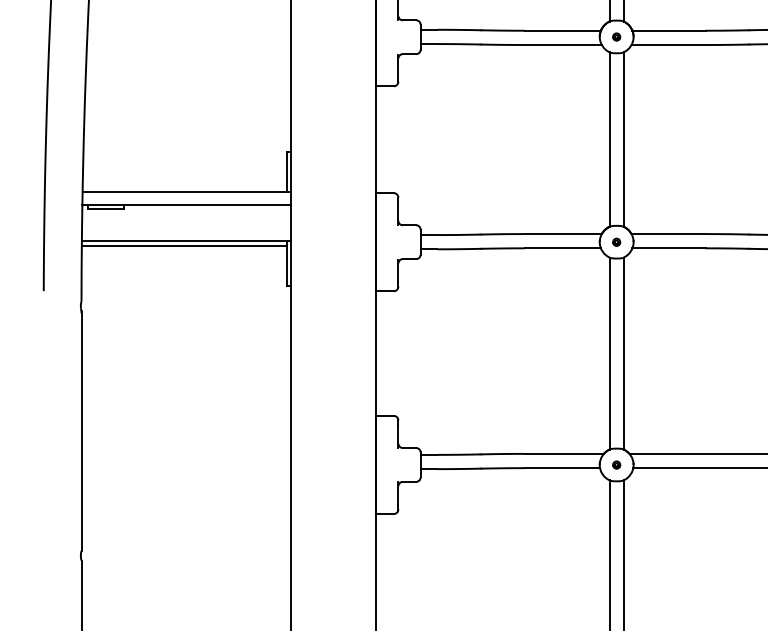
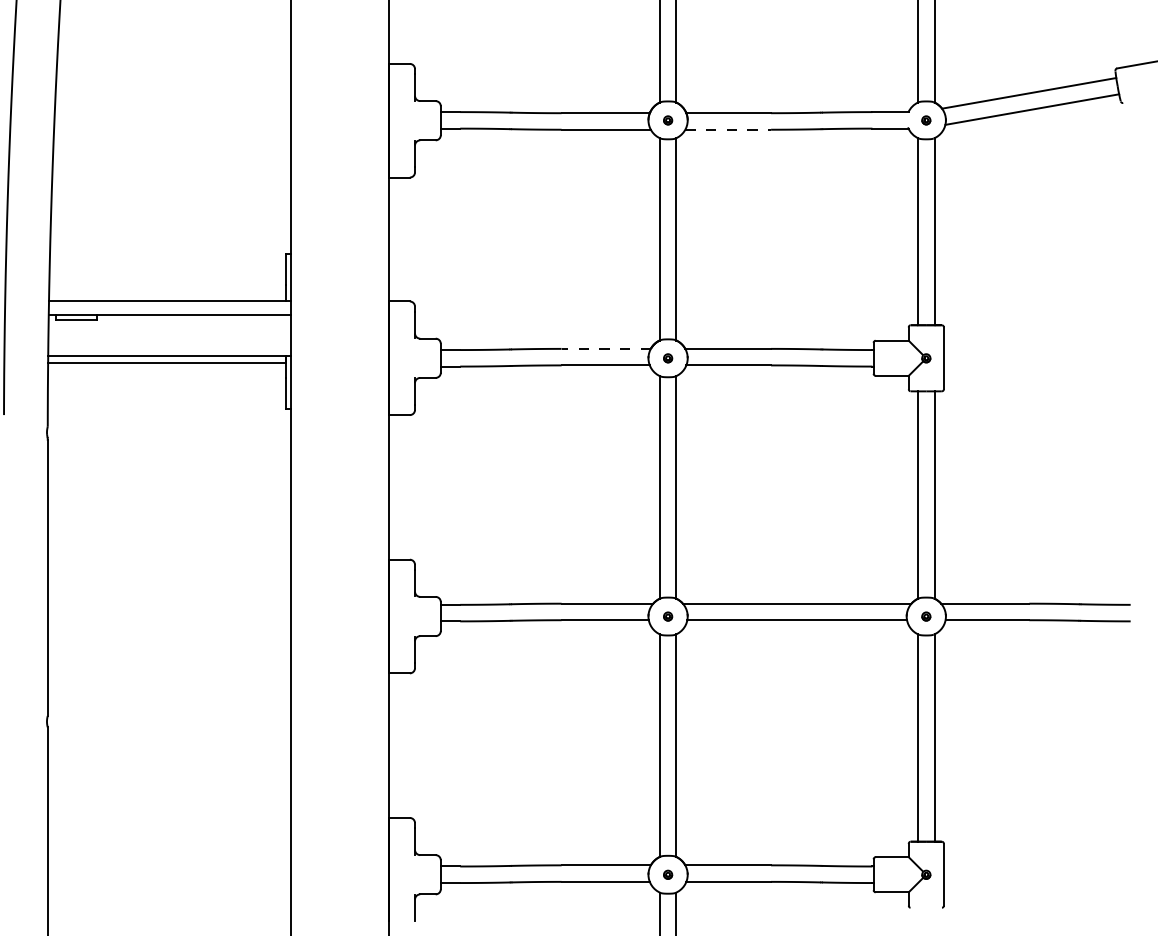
line: (668, 44) -> (728, 129), solid -> dashed
line: (563, 233) -> (606, 348), solid -> dashed

